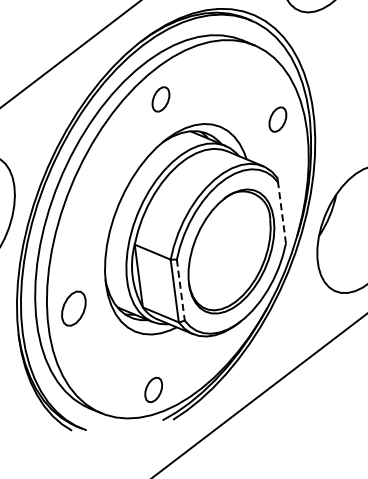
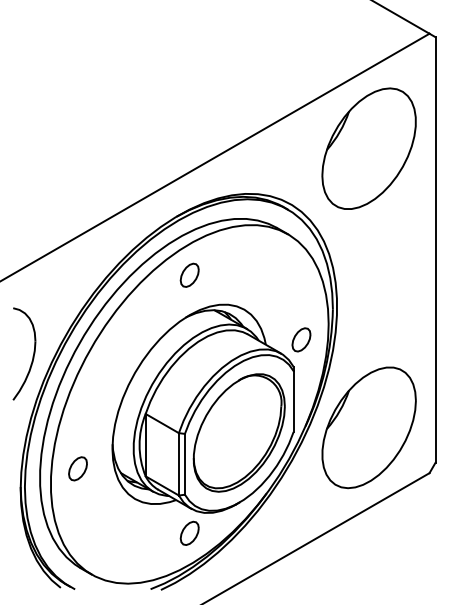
part: (277, 119) -> (301, 339), moved
line: (281, 212) -> (293, 401), dashed -> solid
line: (180, 290) -> (184, 464), dashed -> solid
part: (73, 308) -> (77, 468), size x0.71
part: (153, 389) -> (189, 532), moved

